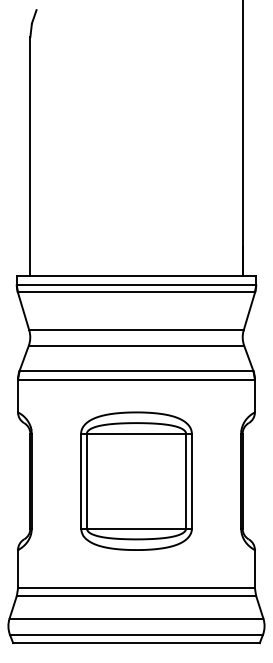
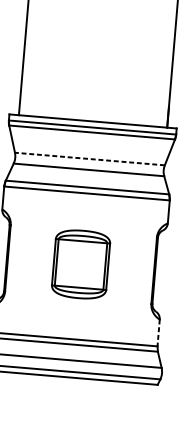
line: (136, 330) -> (89, 159), solid -> dashed
part: (136, 480) -> (81, 264), size x0.7
line: (254, 569) -> (158, 333), solid -> dashed

